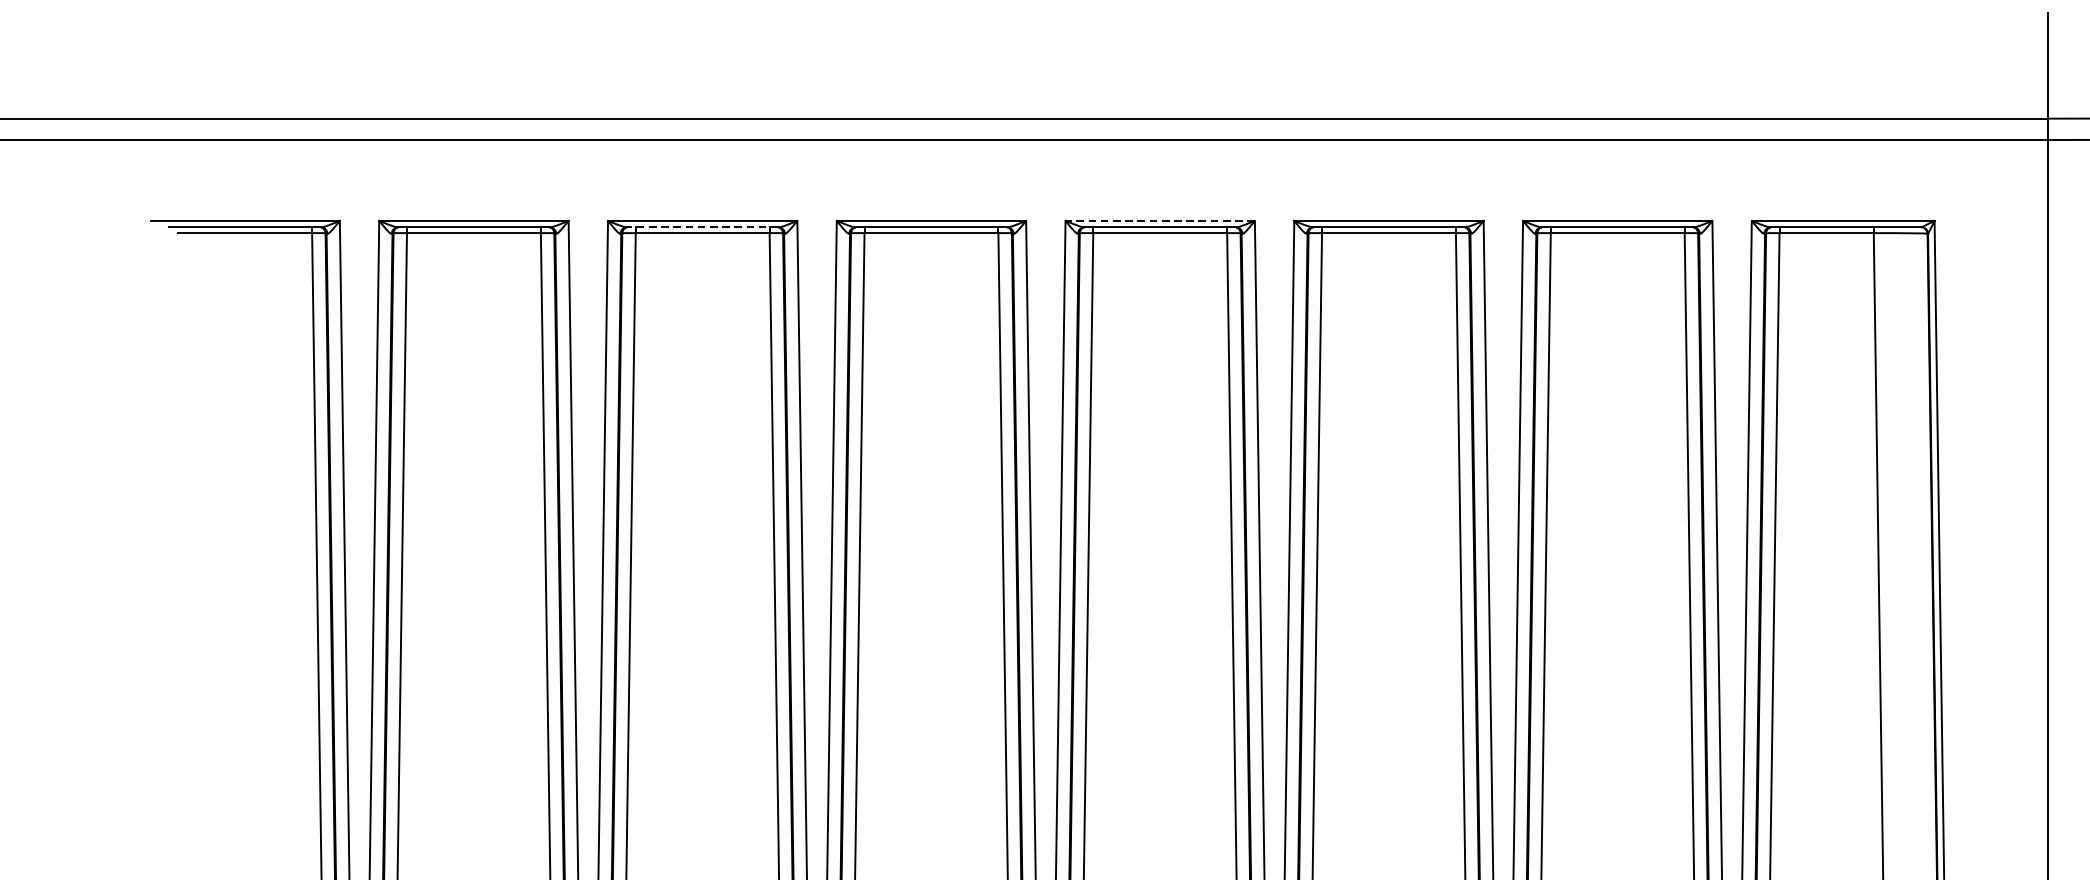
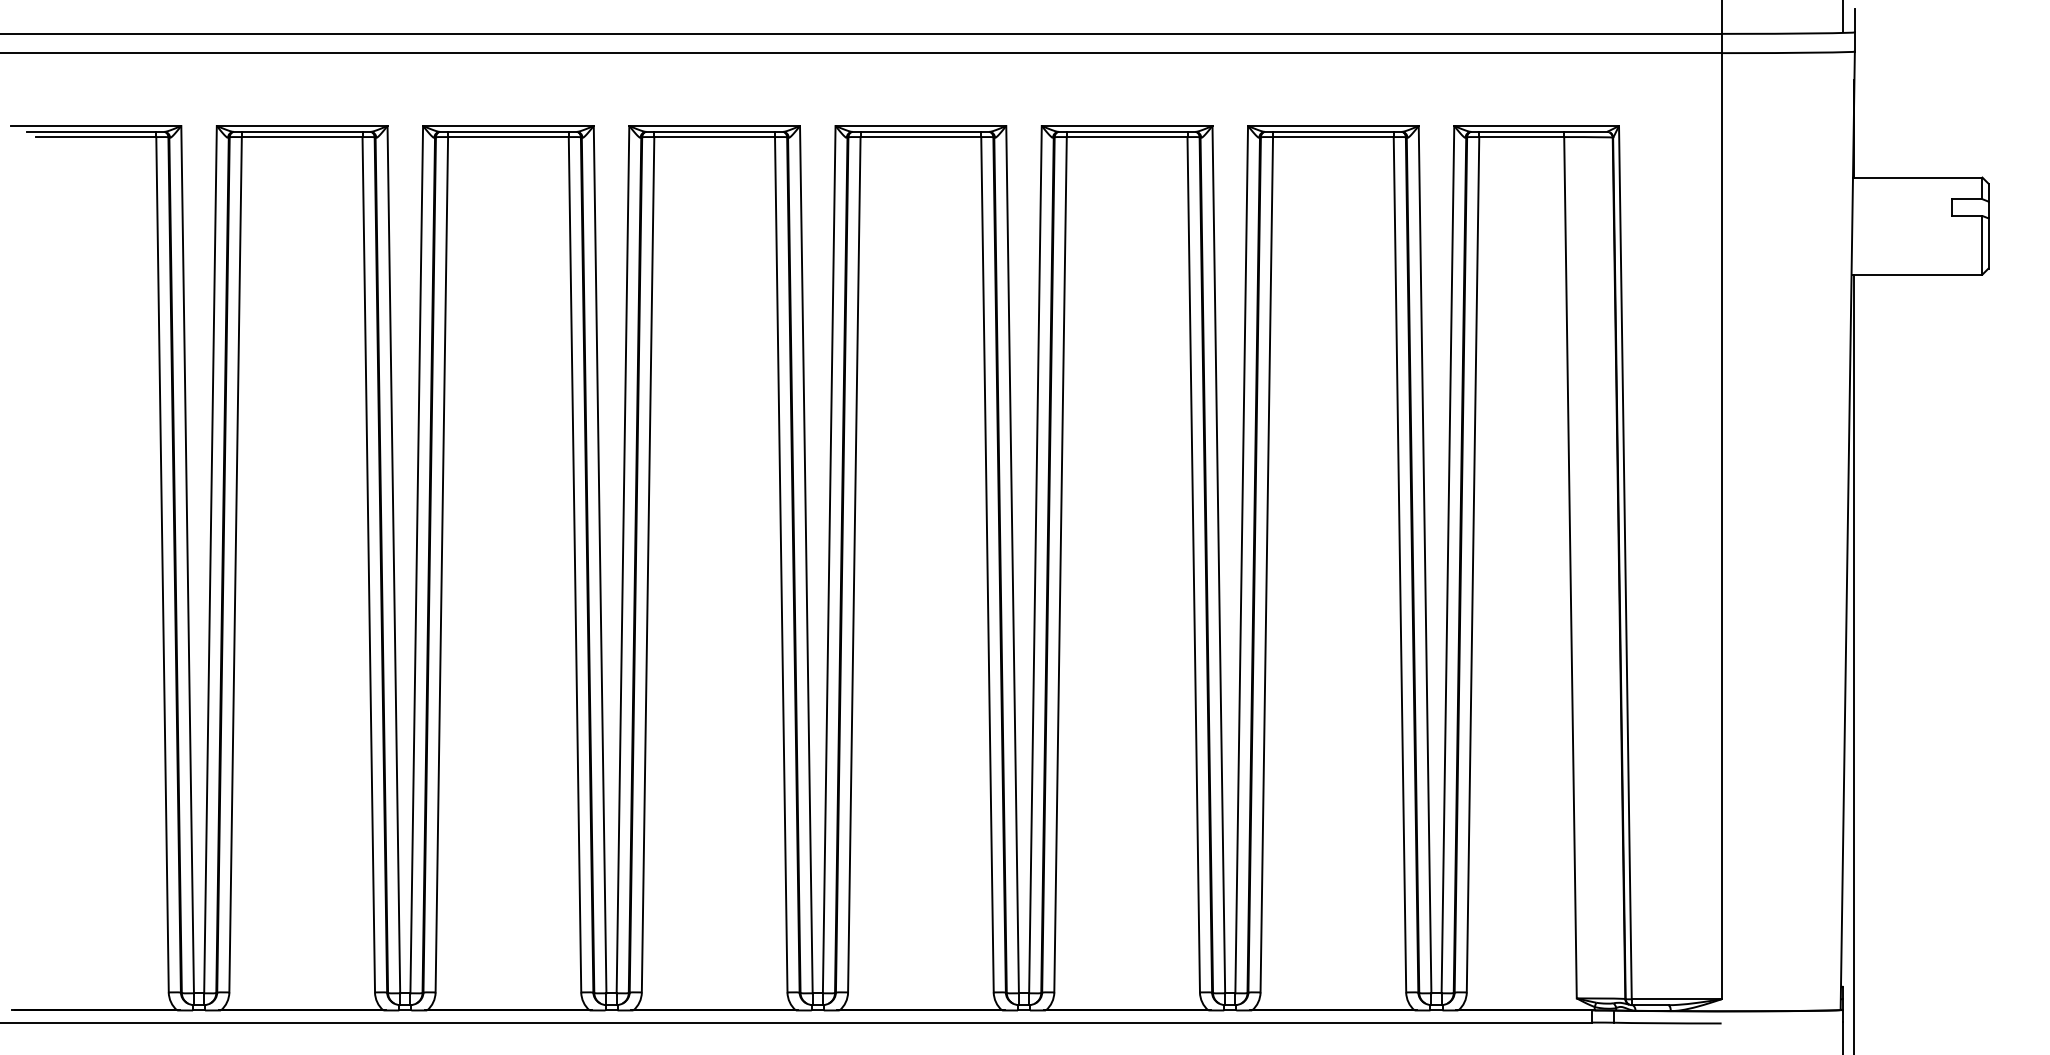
line: (1159, 221) -> (920, 126), dashed -> solid
line: (701, 226) -> (507, 131), dashed -> solid

